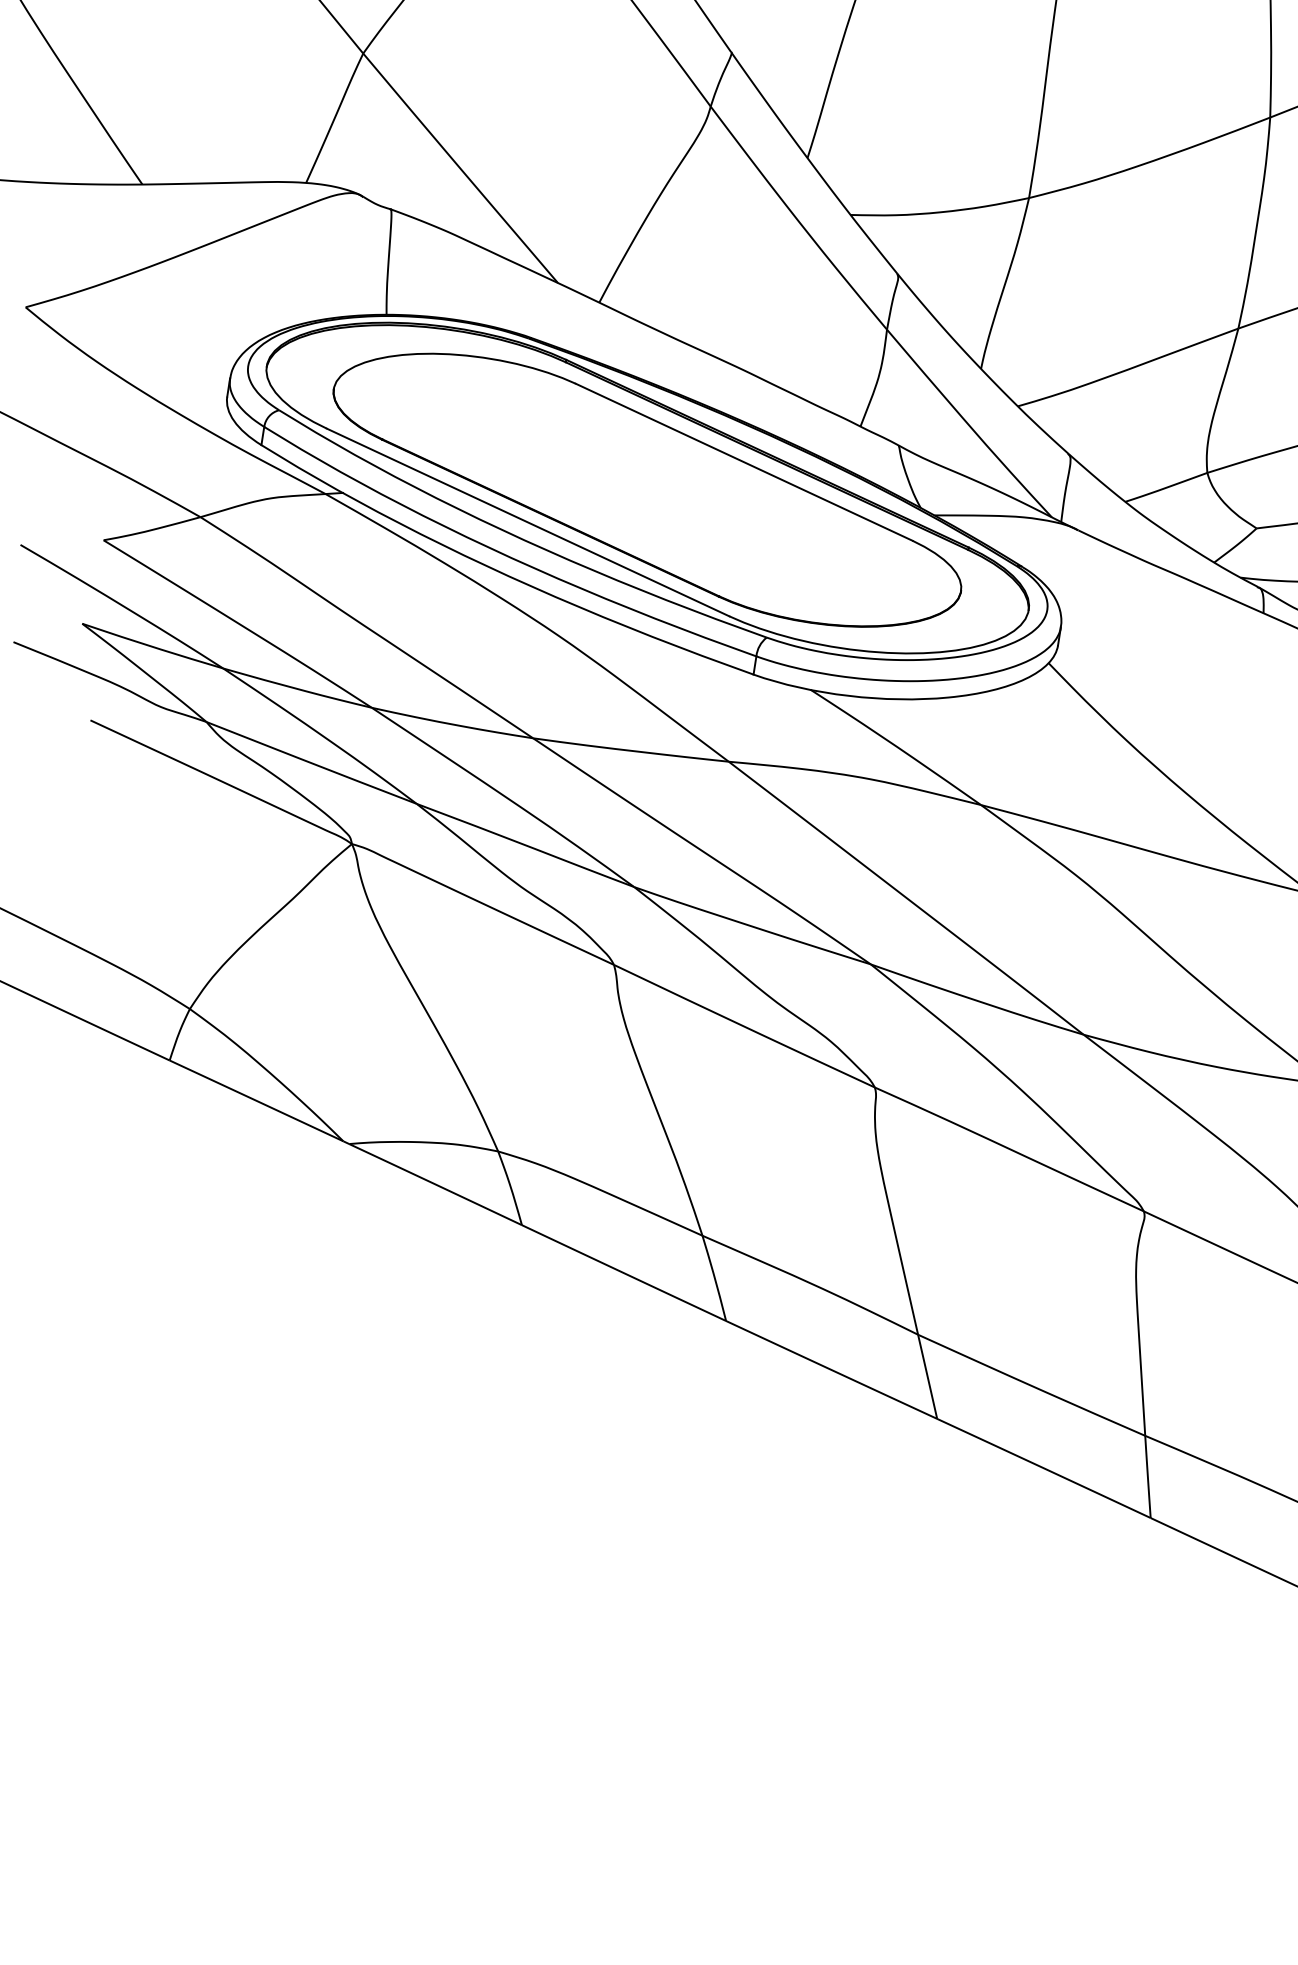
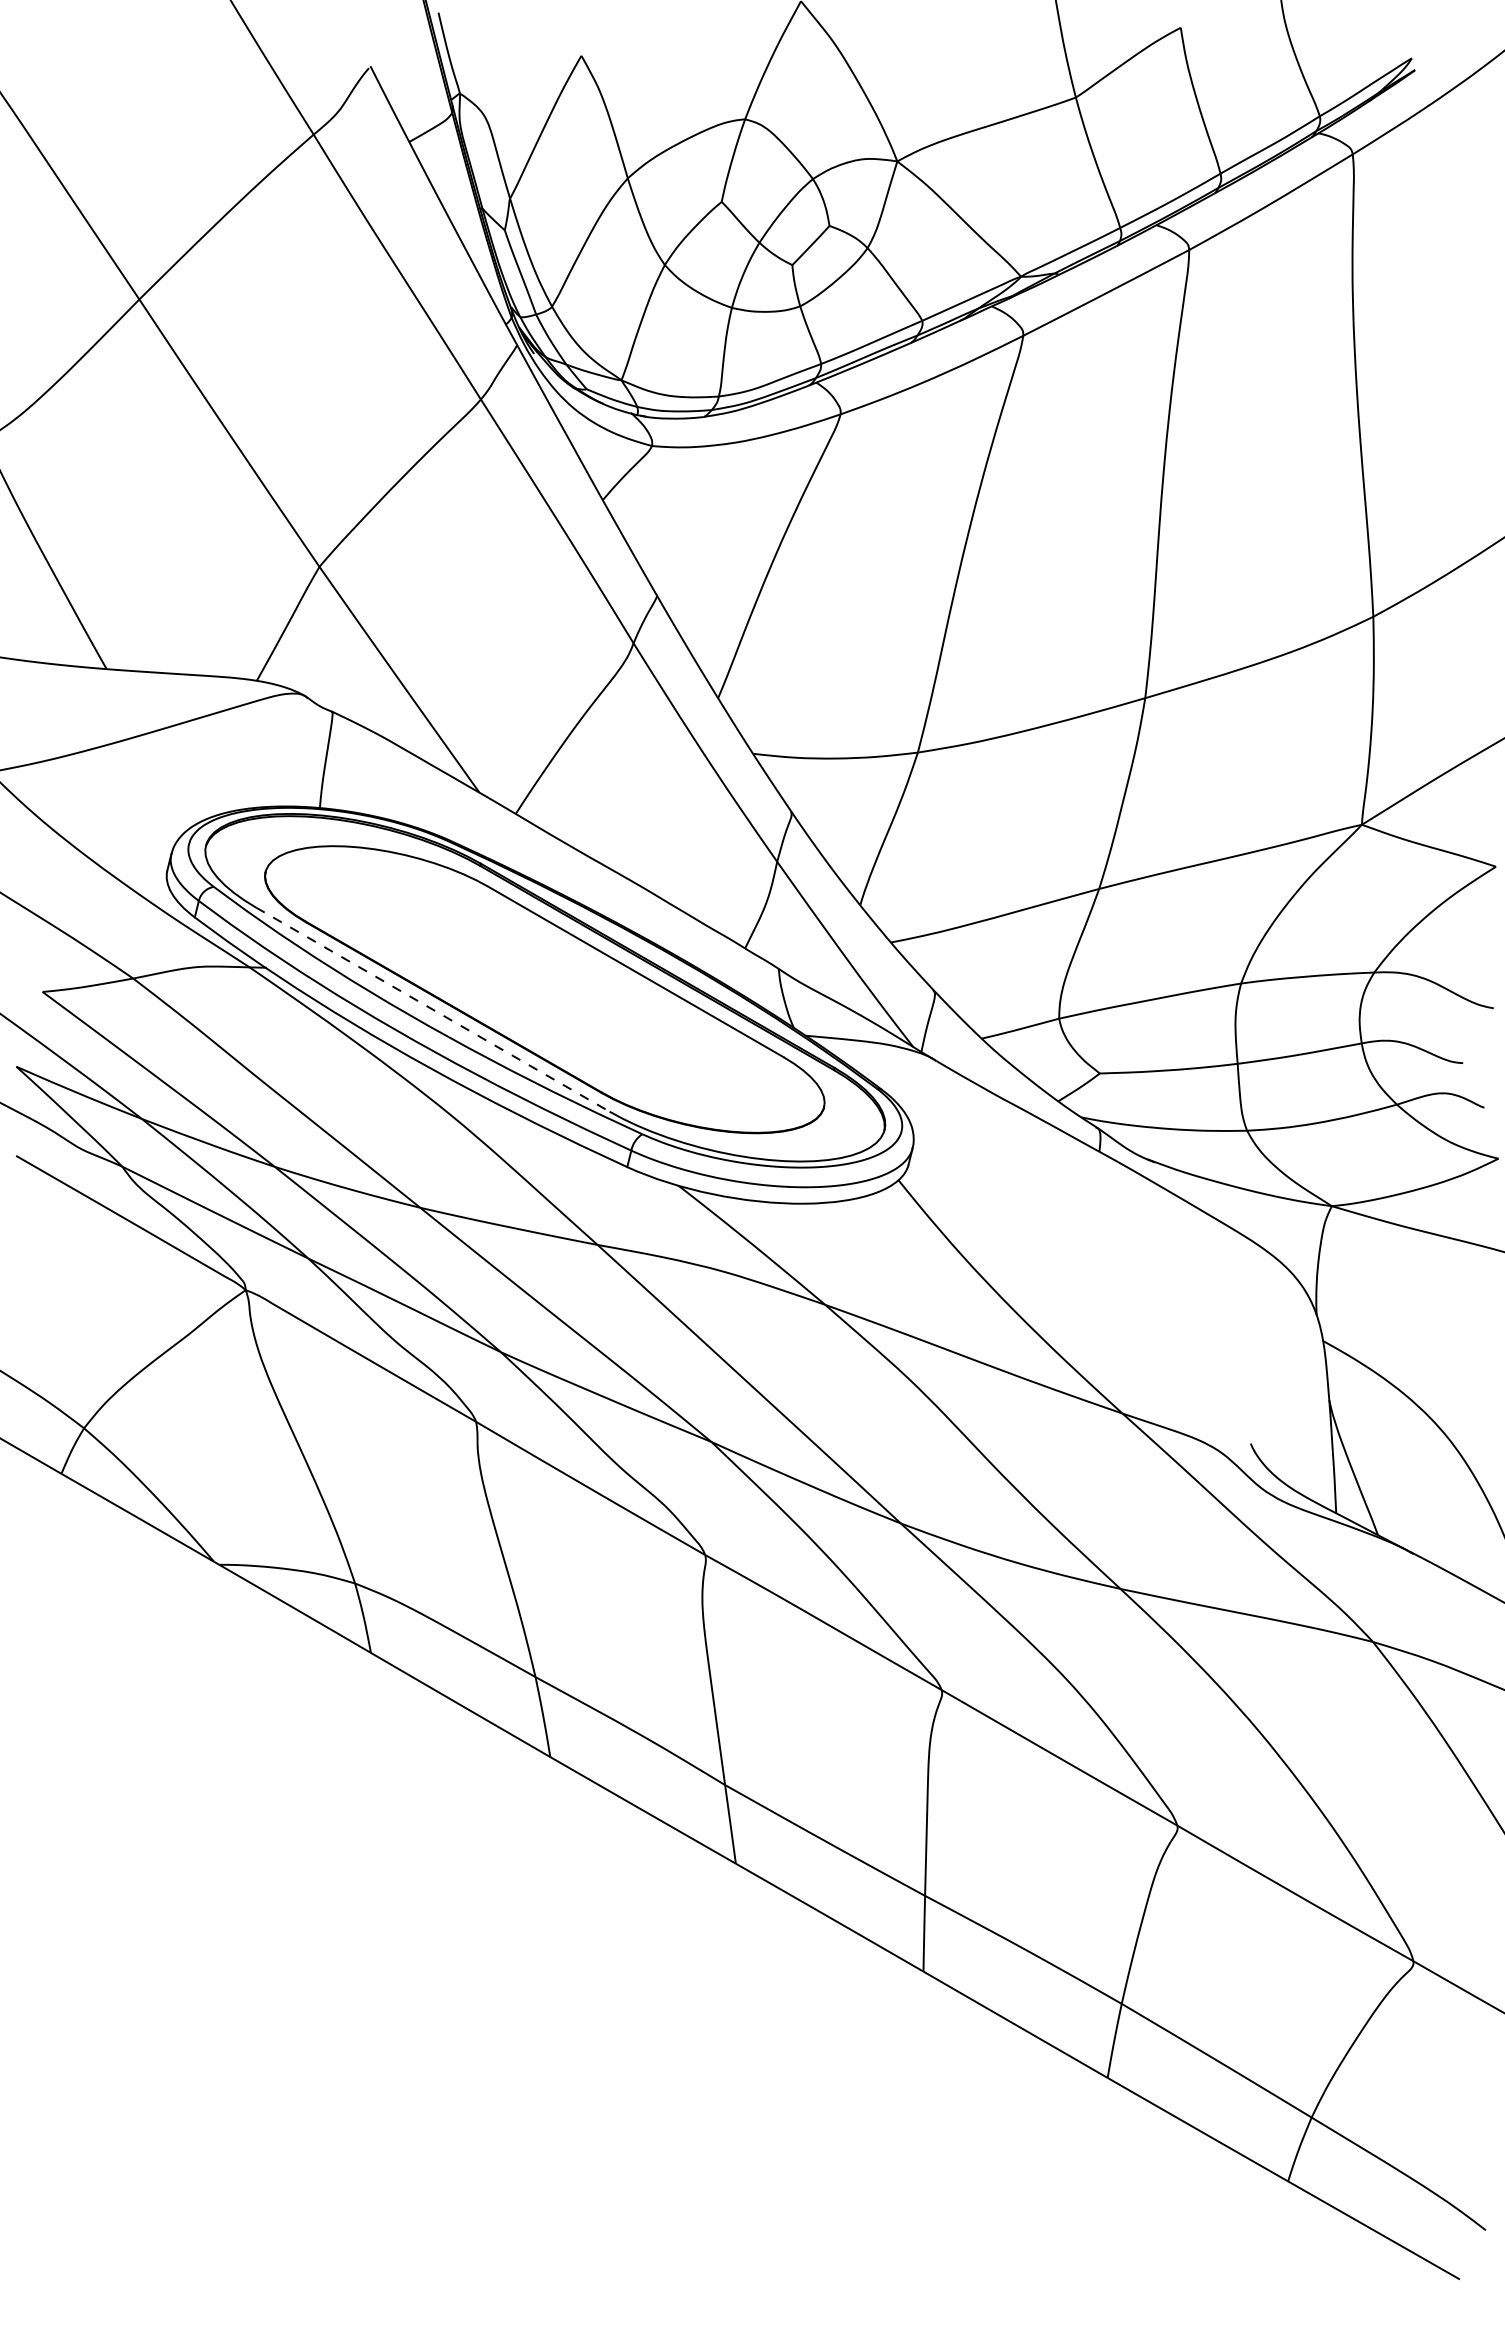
line: (528, 522) -> (433, 1009), solid -> dashed

